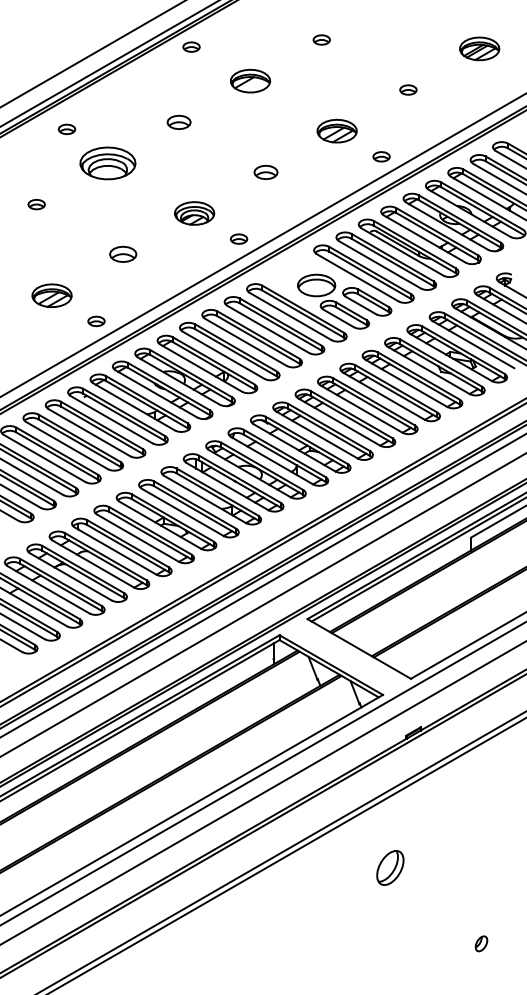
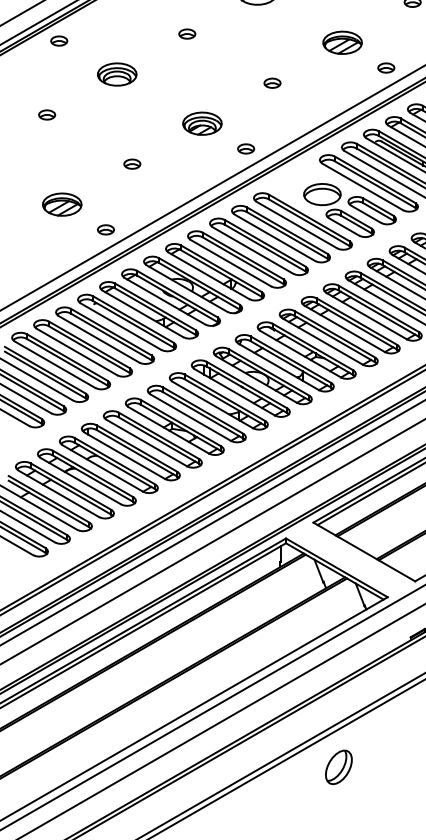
part: (179, 121) -> (187, 33), size x0.71
part: (66, 129) -> (58, 41), moved
part: (107, 163) -> (116, 74), size x0.71
part: (265, 171) -> (272, 82), size x0.71
part: (123, 254) -> (132, 164), size x0.62
part: (390, 867) -> (339, 766), moved

